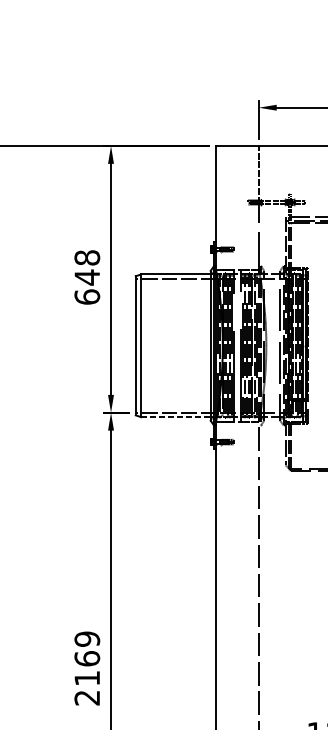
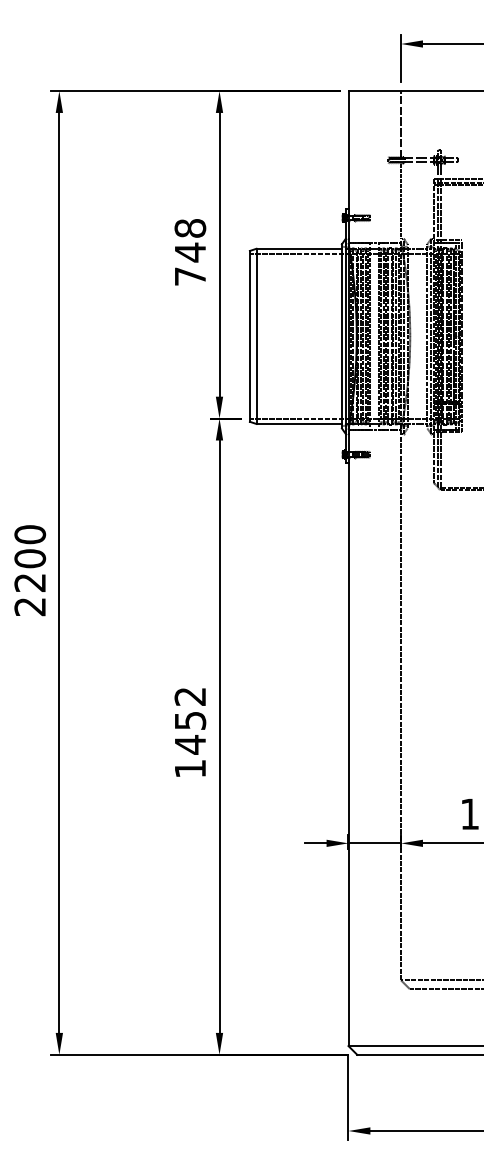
text: (87, 297) -> (190, 276), 648 -> 748
line: (176, 417) -> (299, 424), dashed -> solid
text: (87, 668) -> (190, 732), 2169 -> 1452

